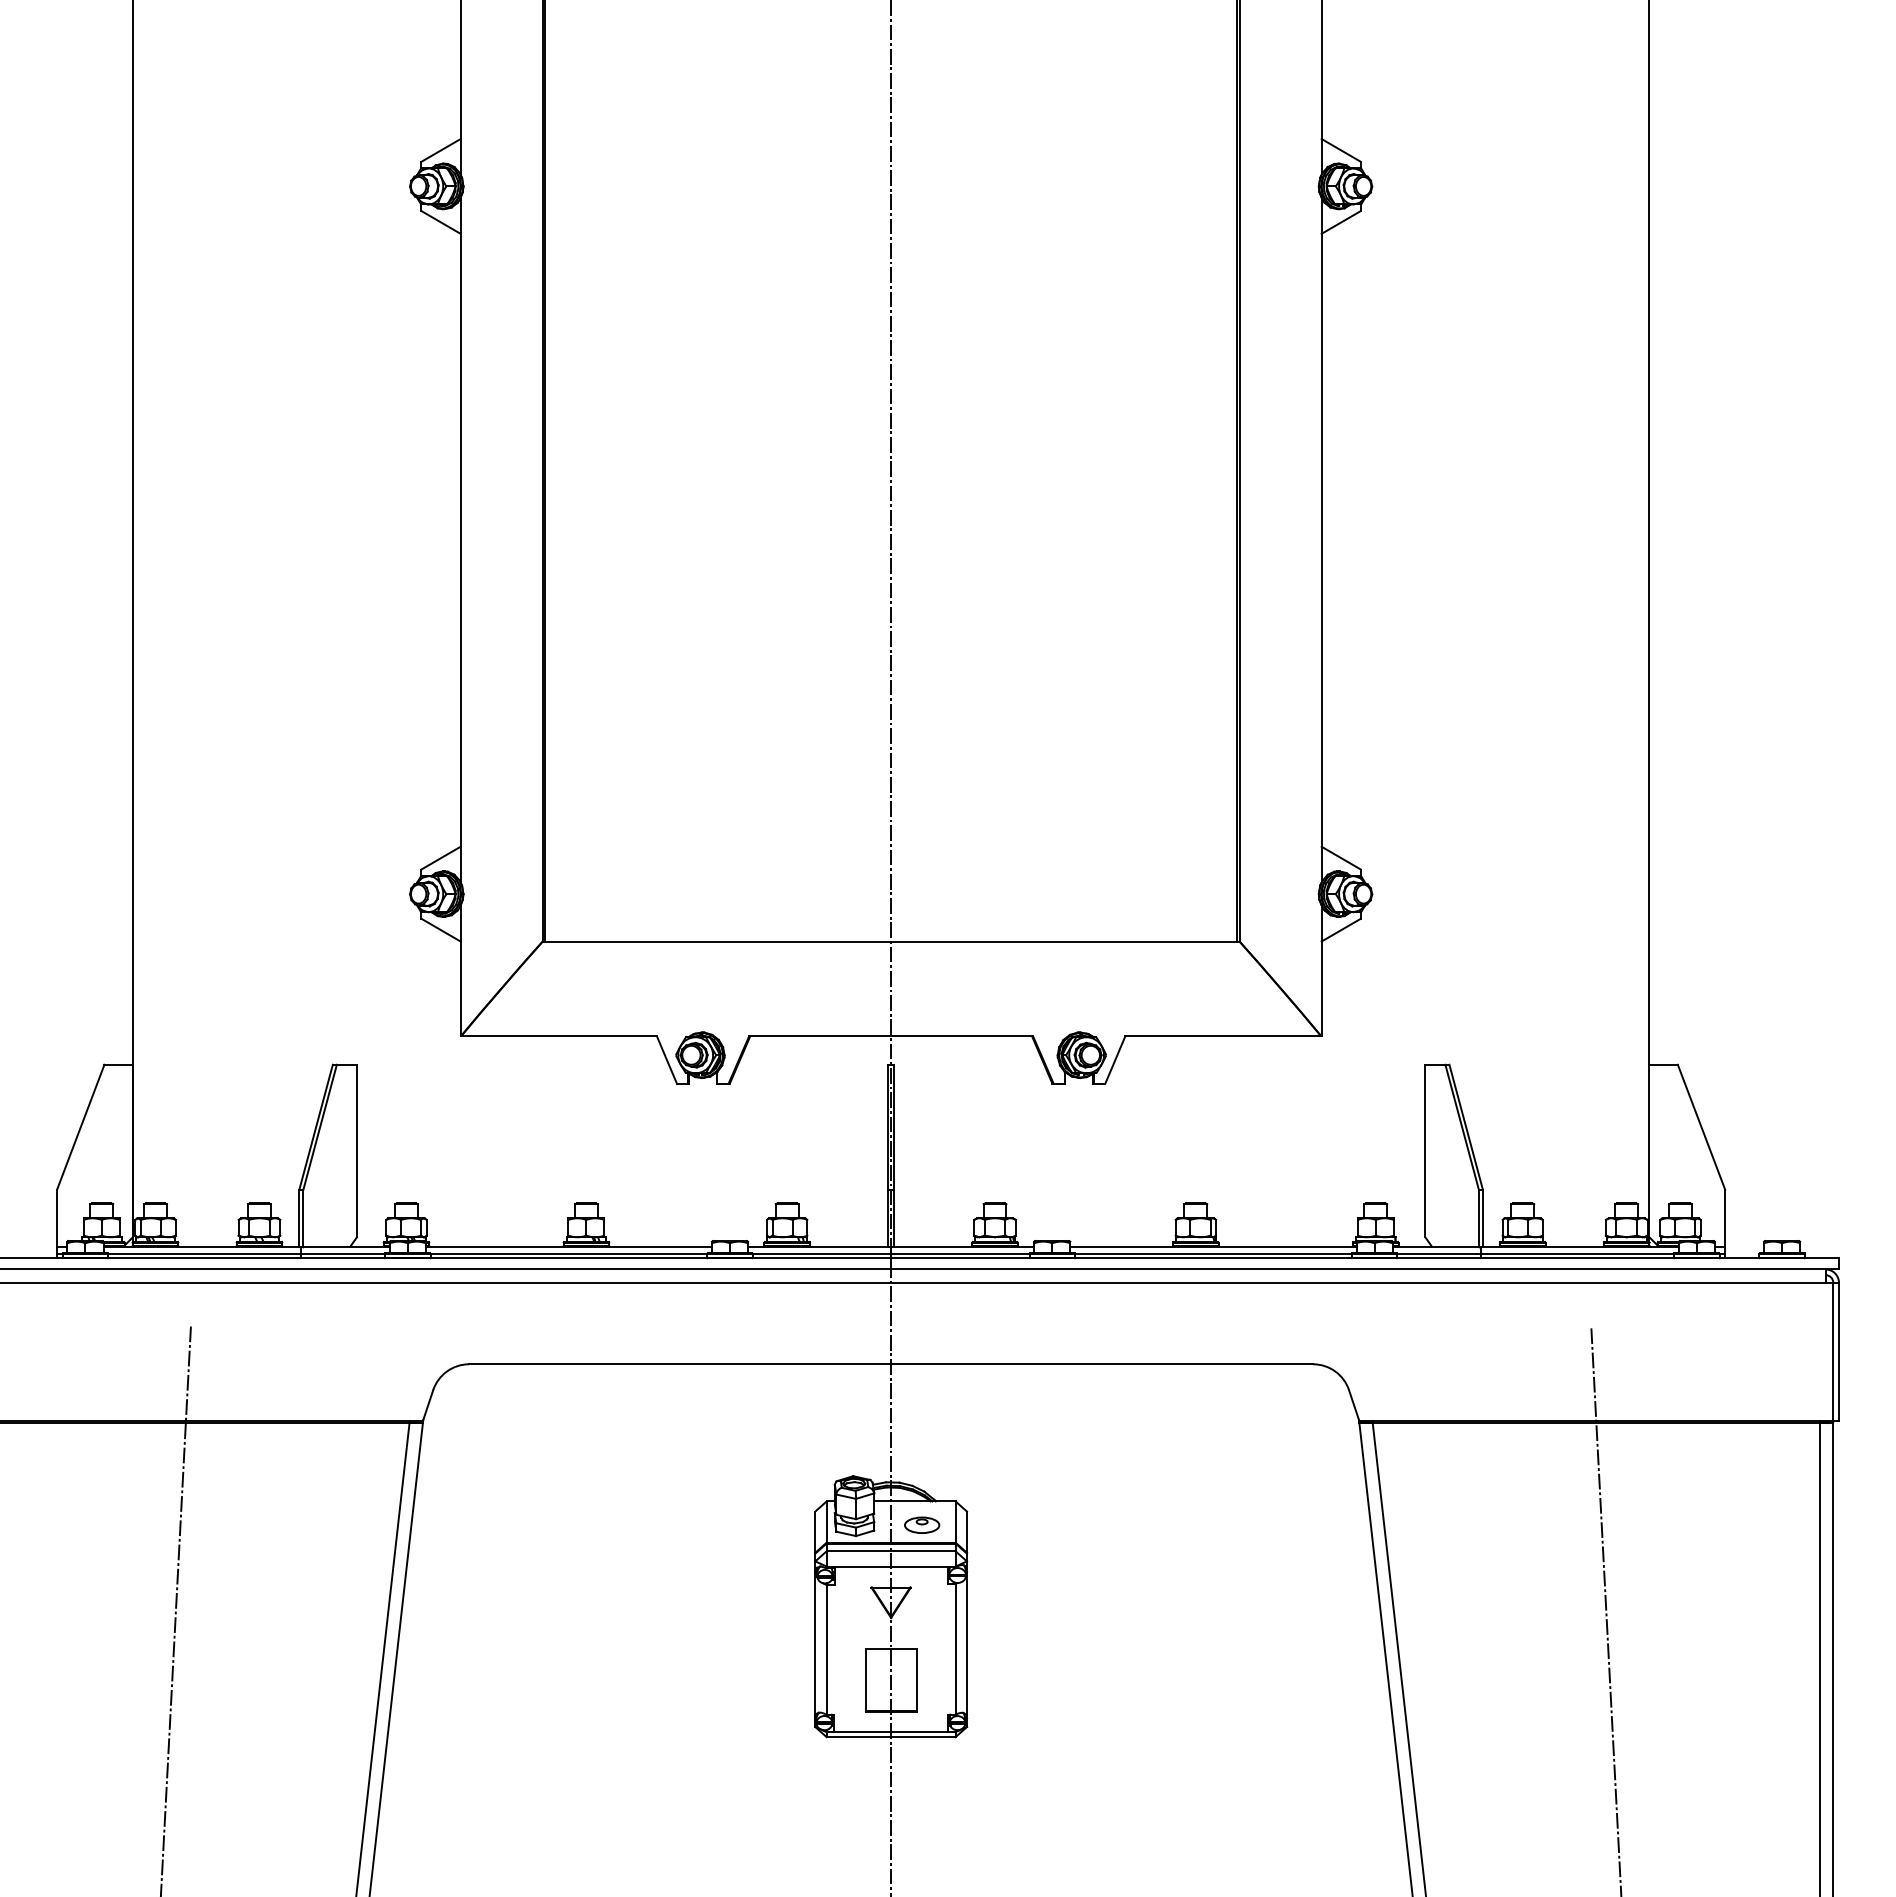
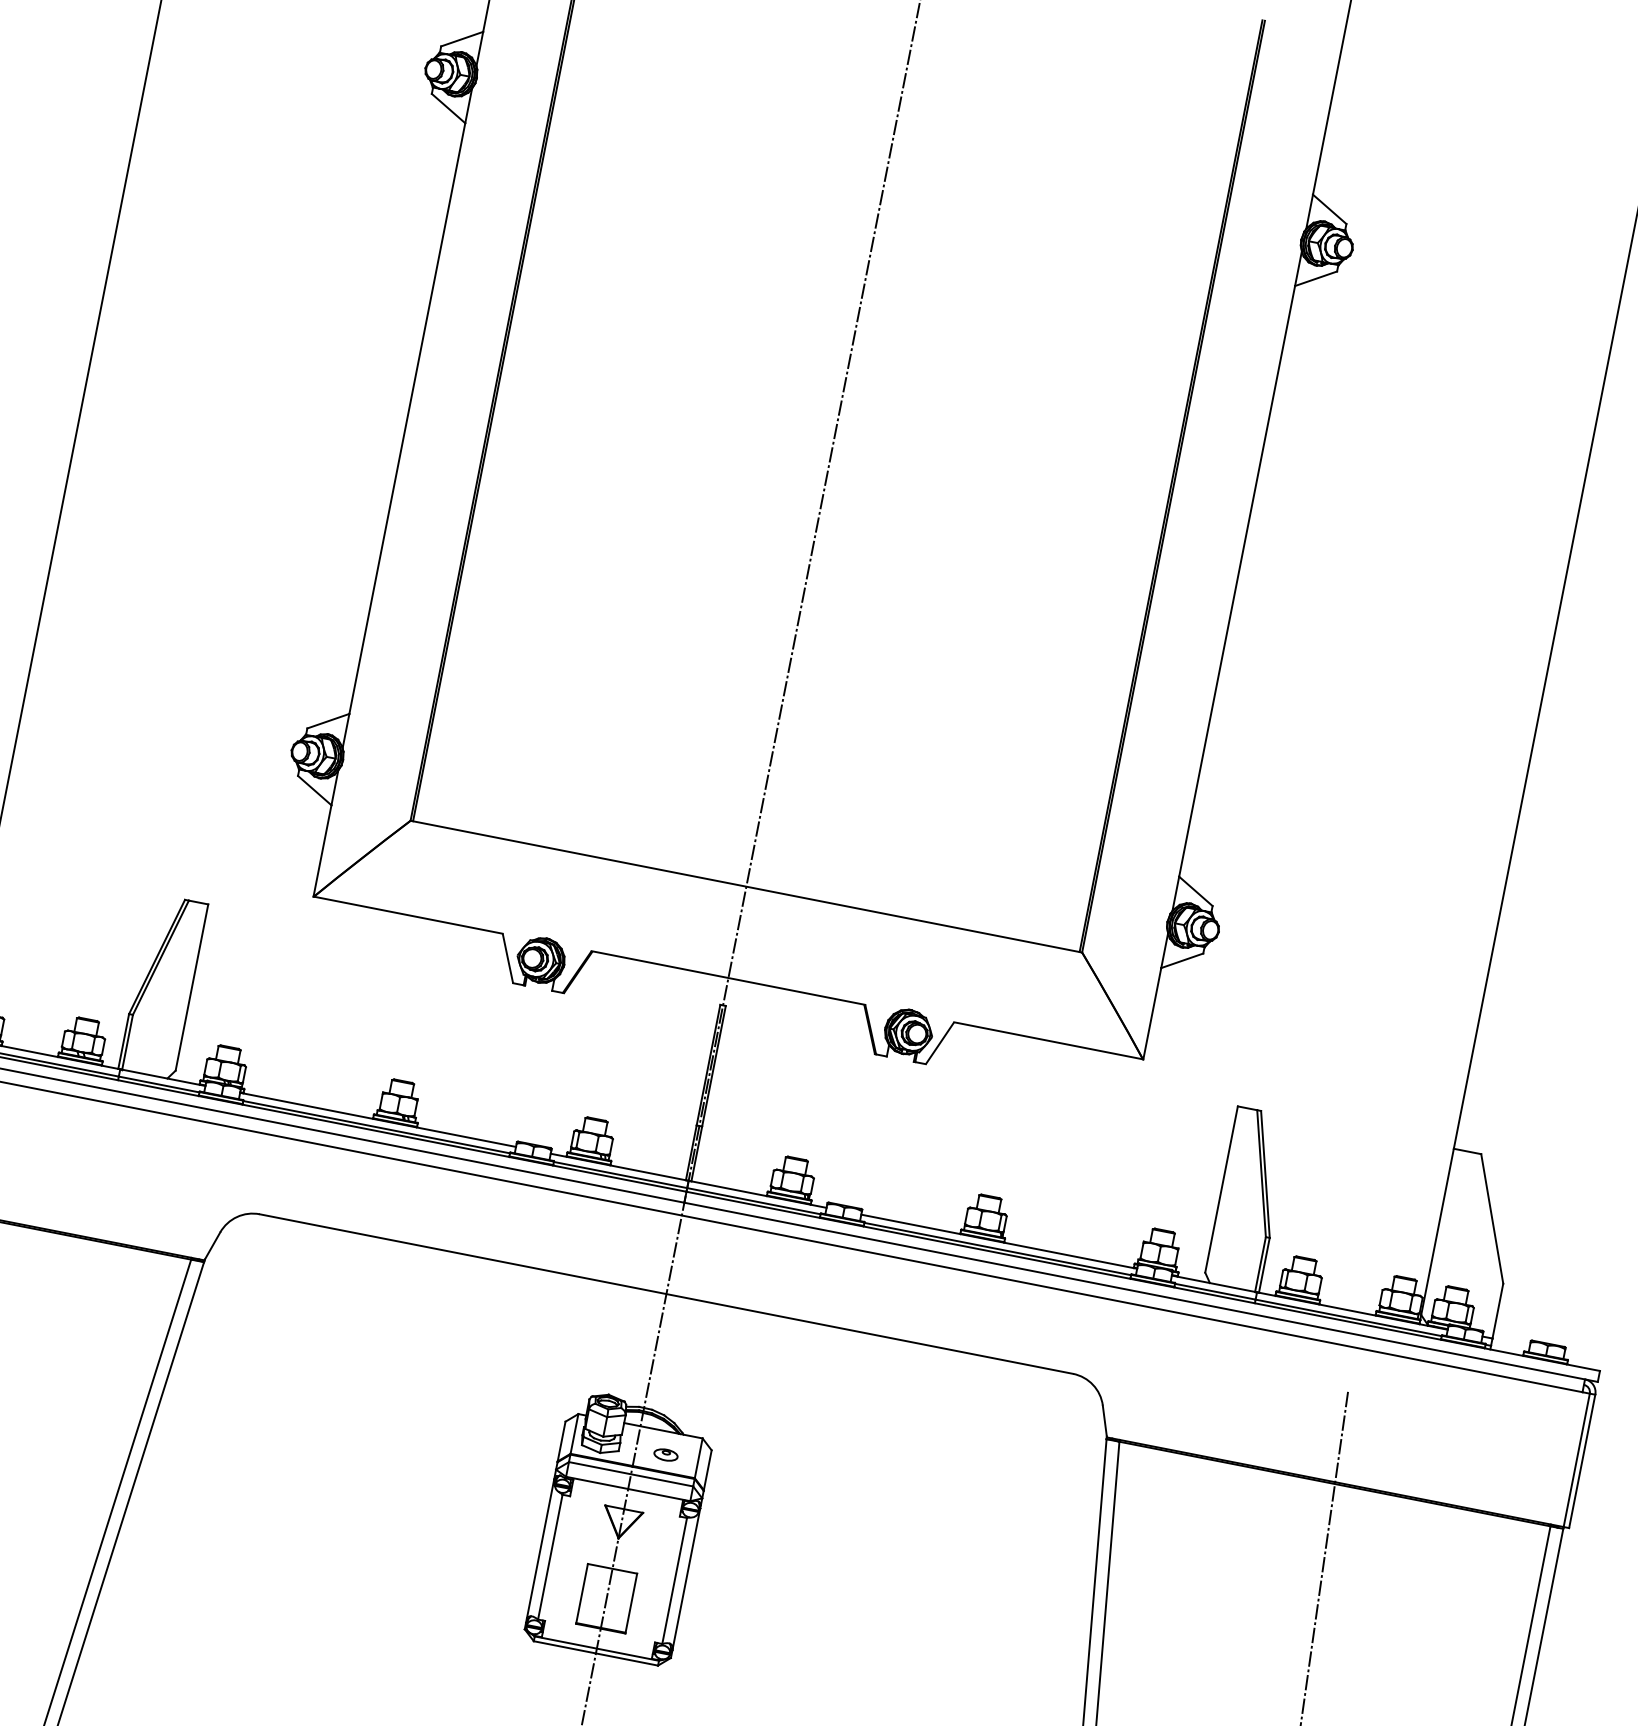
part: (922, 1524) -> (666, 1454), size x0.7

